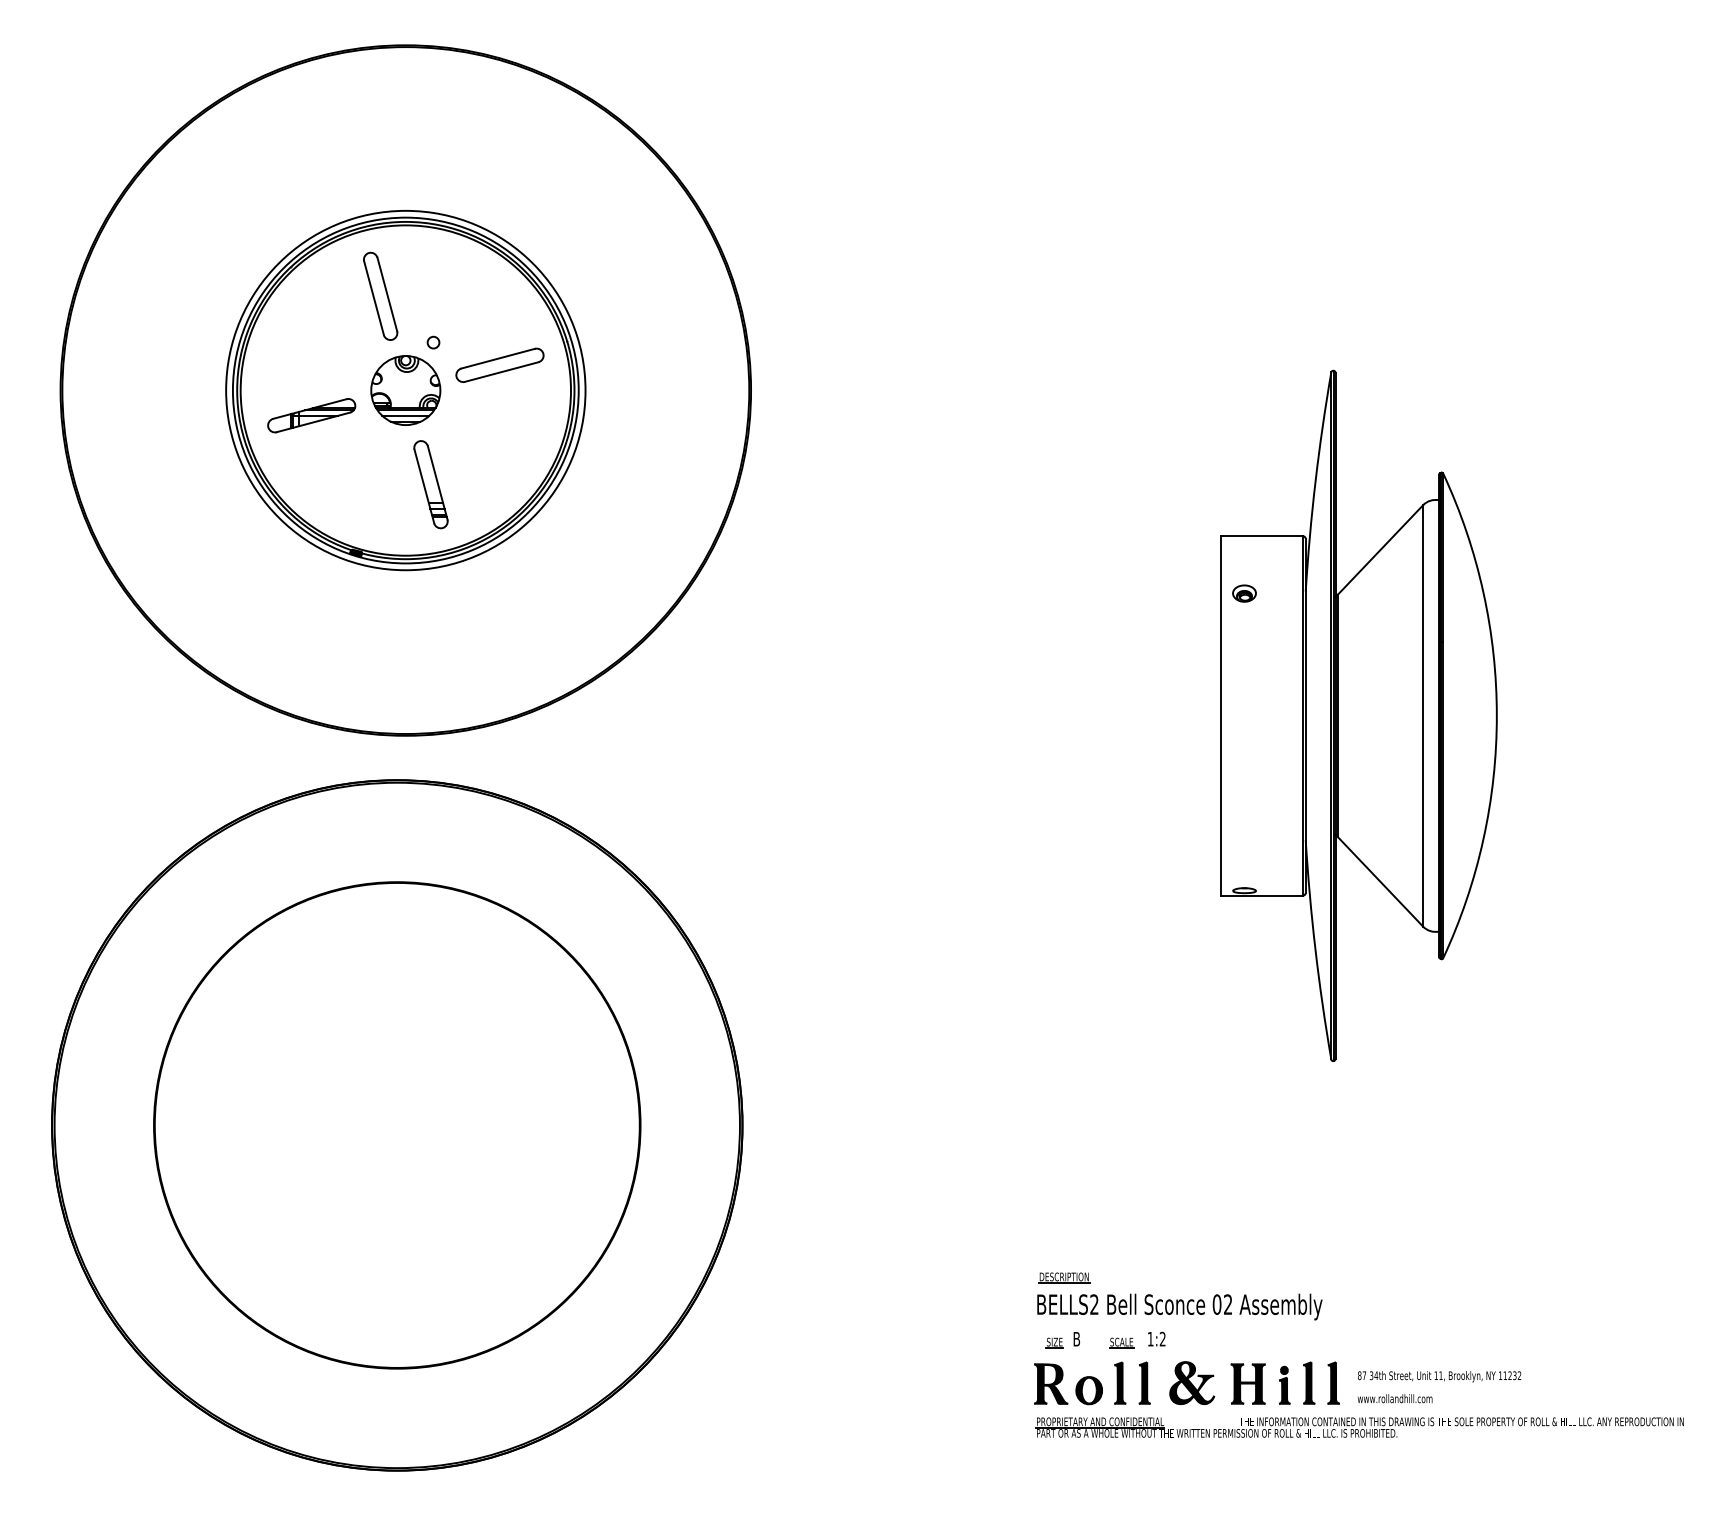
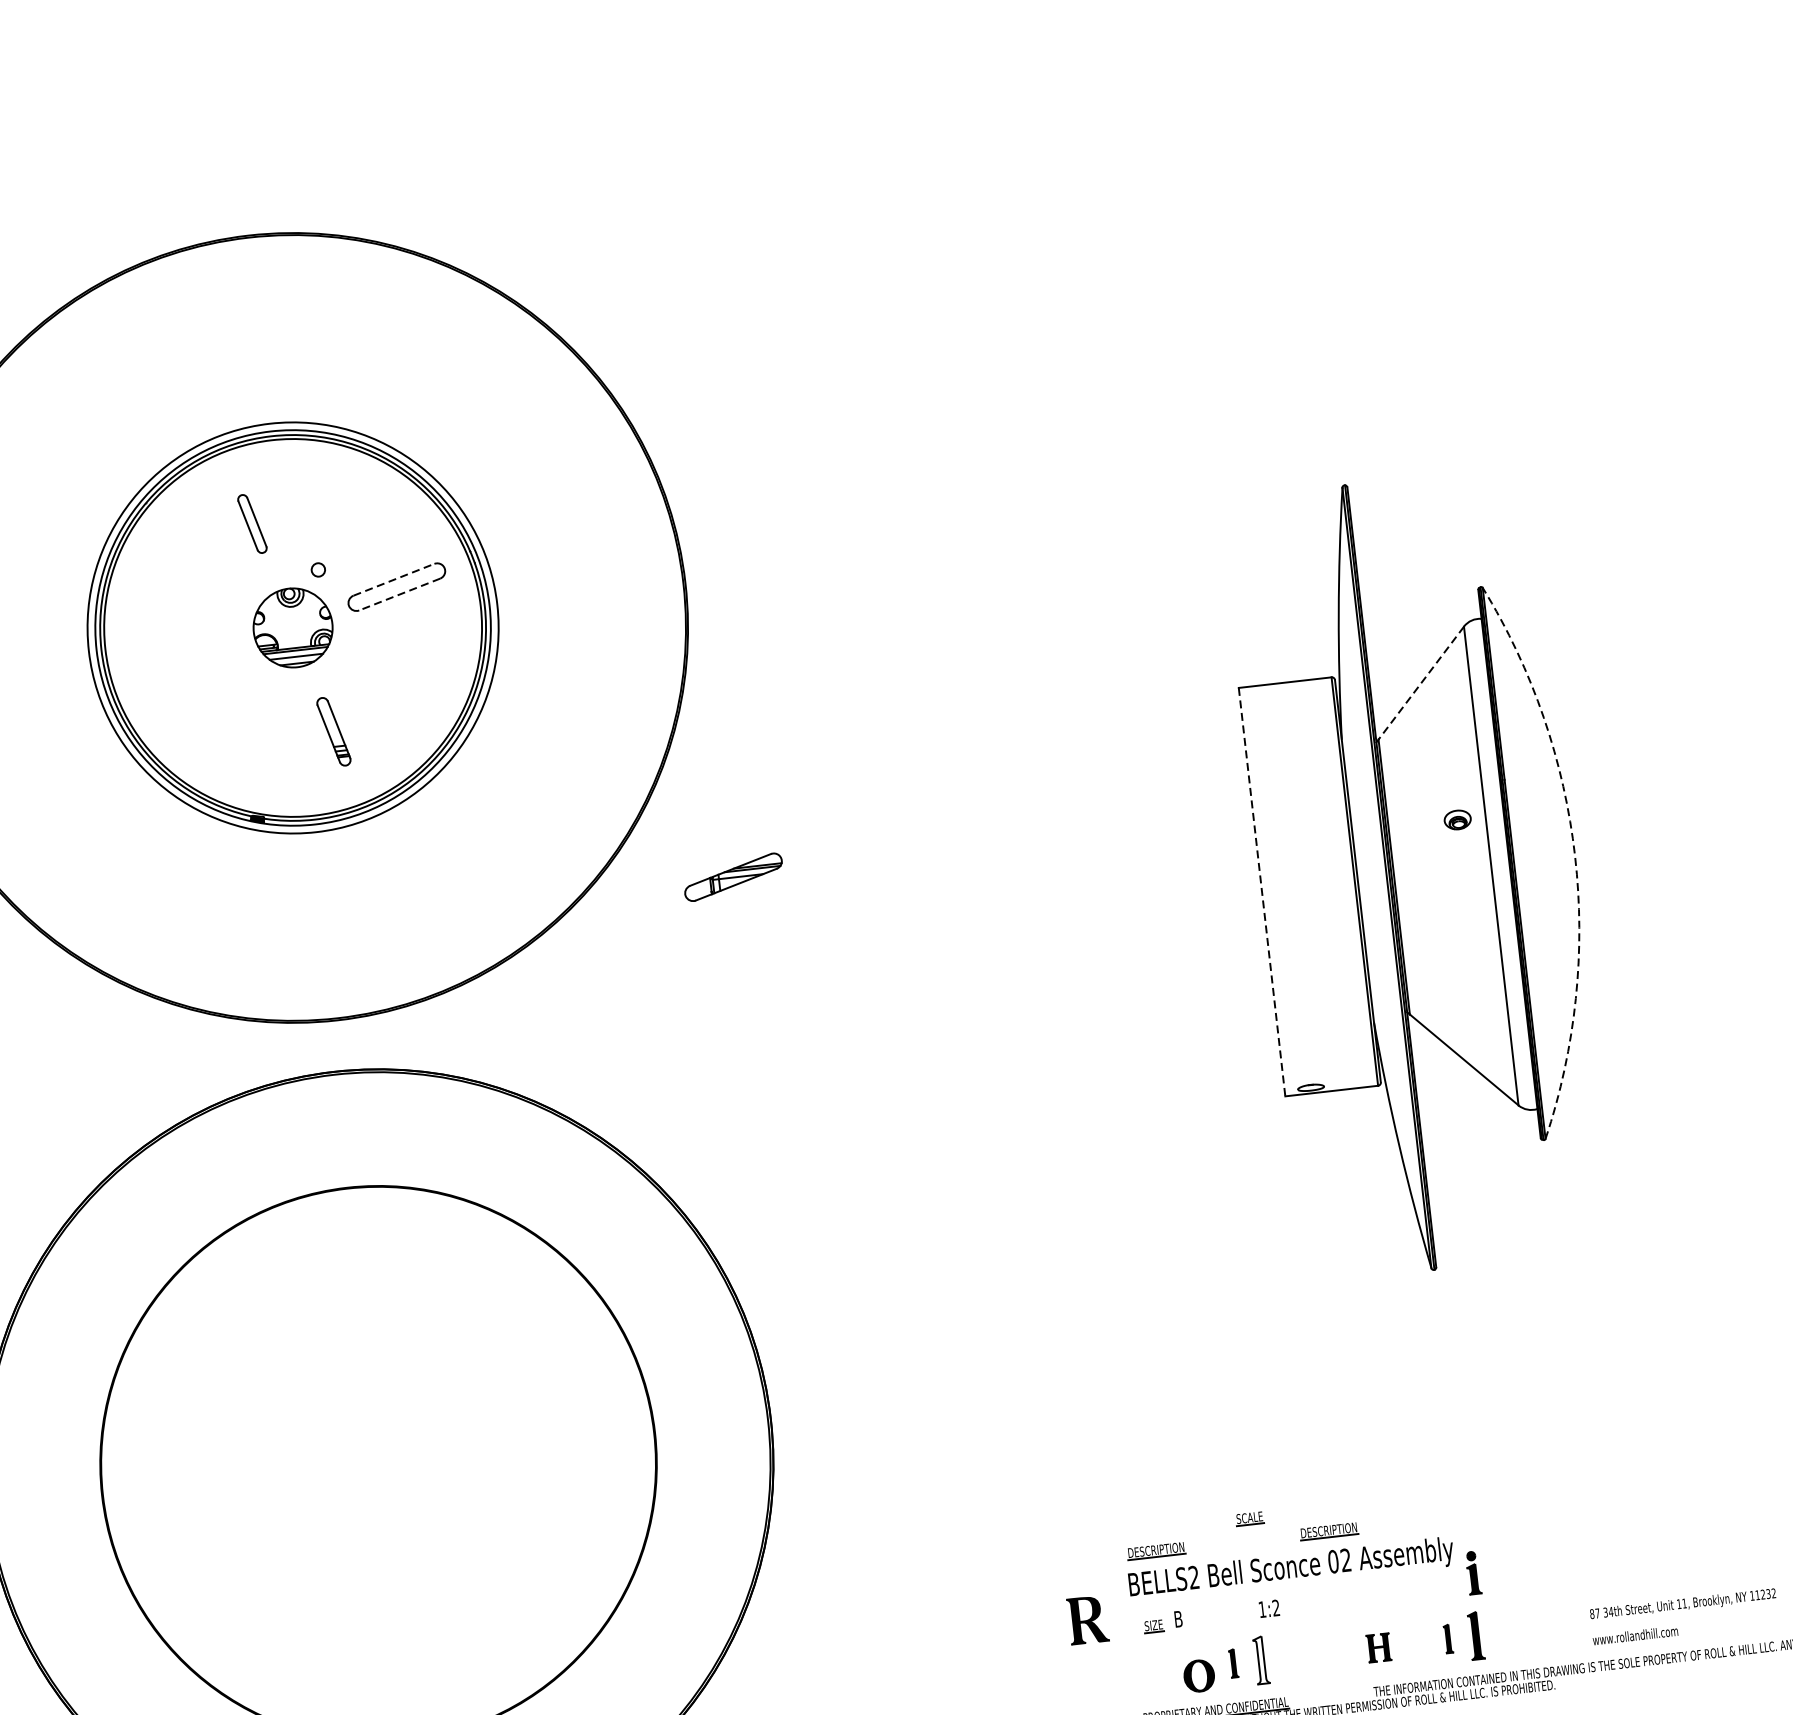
part: (380, 295) -> (252, 523), size x0.6
line: (498, 358) -> (394, 579), solid -> dashed
line: (501, 372) -> (399, 595), solid -> dashed
part: (311, 415) -> (733, 877), moved
part: (430, 484) -> (333, 731), size x0.7
line: (1380, 550) -> (1421, 683), solid -> dashed
part: (1244, 593) -> (1457, 819), moved
line: (1221, 715) -> (1262, 891), solid -> dashed
arc: (1496, 715) -> (1574, 856), solid -> dashed
part: (1216, 1277) -> (1329, 1530), added
part: (1121, 1342) -> (1249, 1518), moved
part: (1120, 1382) -> (1233, 1662), size x0.6
fill: (1144, 1382) -> (1261, 1659), removed
part: (1309, 1382) -> (1448, 1638), size x0.6
part: (1051, 1383) -> (1088, 1619), moved
part: (1192, 1383) -> (1315, 1654), removed
part: (1247, 1383) -> (1378, 1647), size x0.6
part: (1284, 1384) -> (1473, 1572), moved
text: (1439, 1387) -> (1684, 1617), moved

